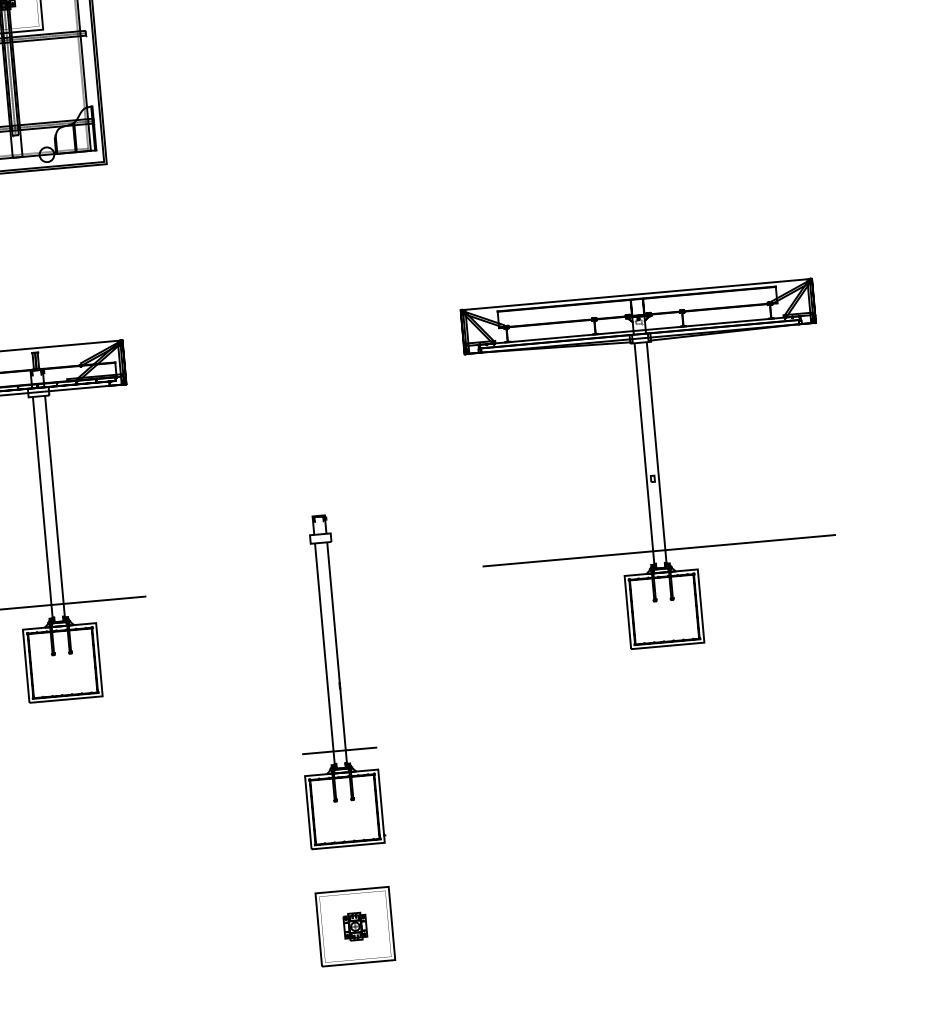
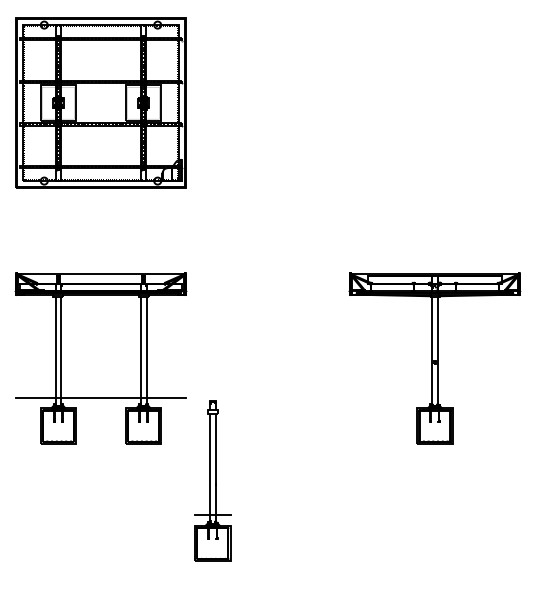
line: (658, 550) -> (434, 397), removed
part: (332, 679) -> (212, 480), moved
part: (354, 927) -> (272, 565), removed

